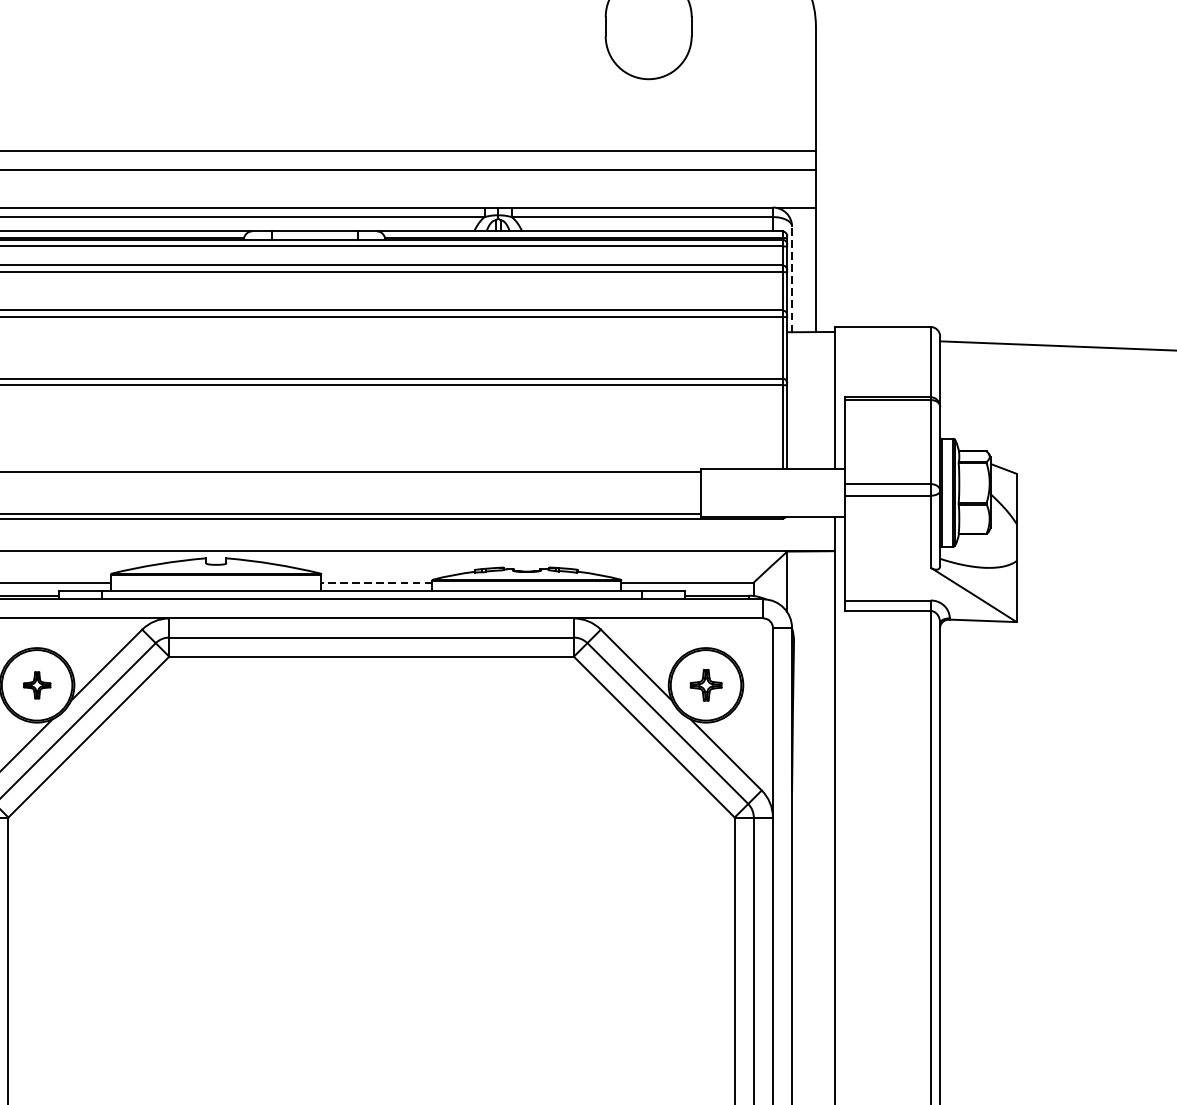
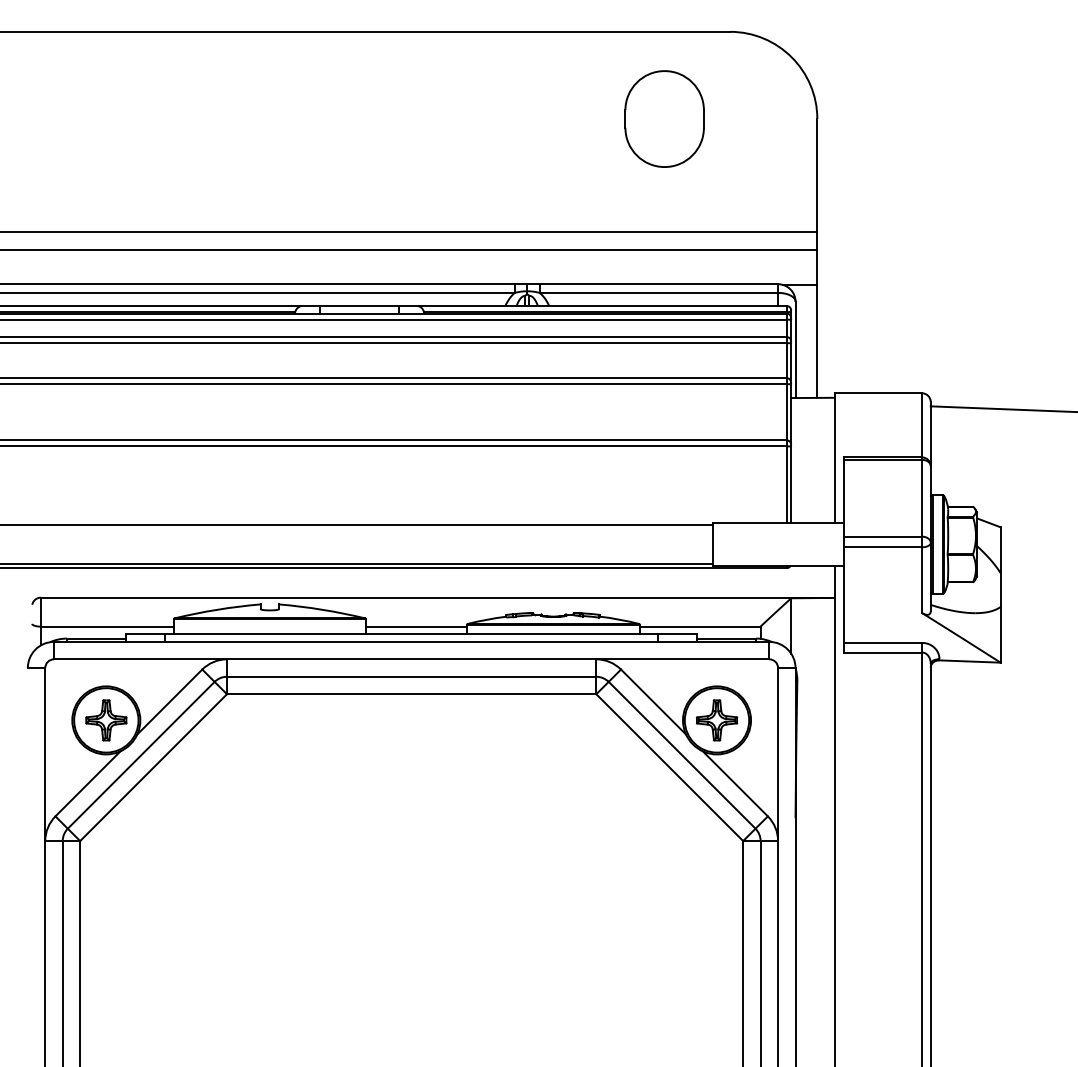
line: (792, 279) -> (795, 349), dashed -> solid
line: (376, 582) -> (416, 626), dashed -> solid
part: (37, 685) -> (106, 720), size x1.67
part: (706, 685) -> (717, 720), size x1.43

